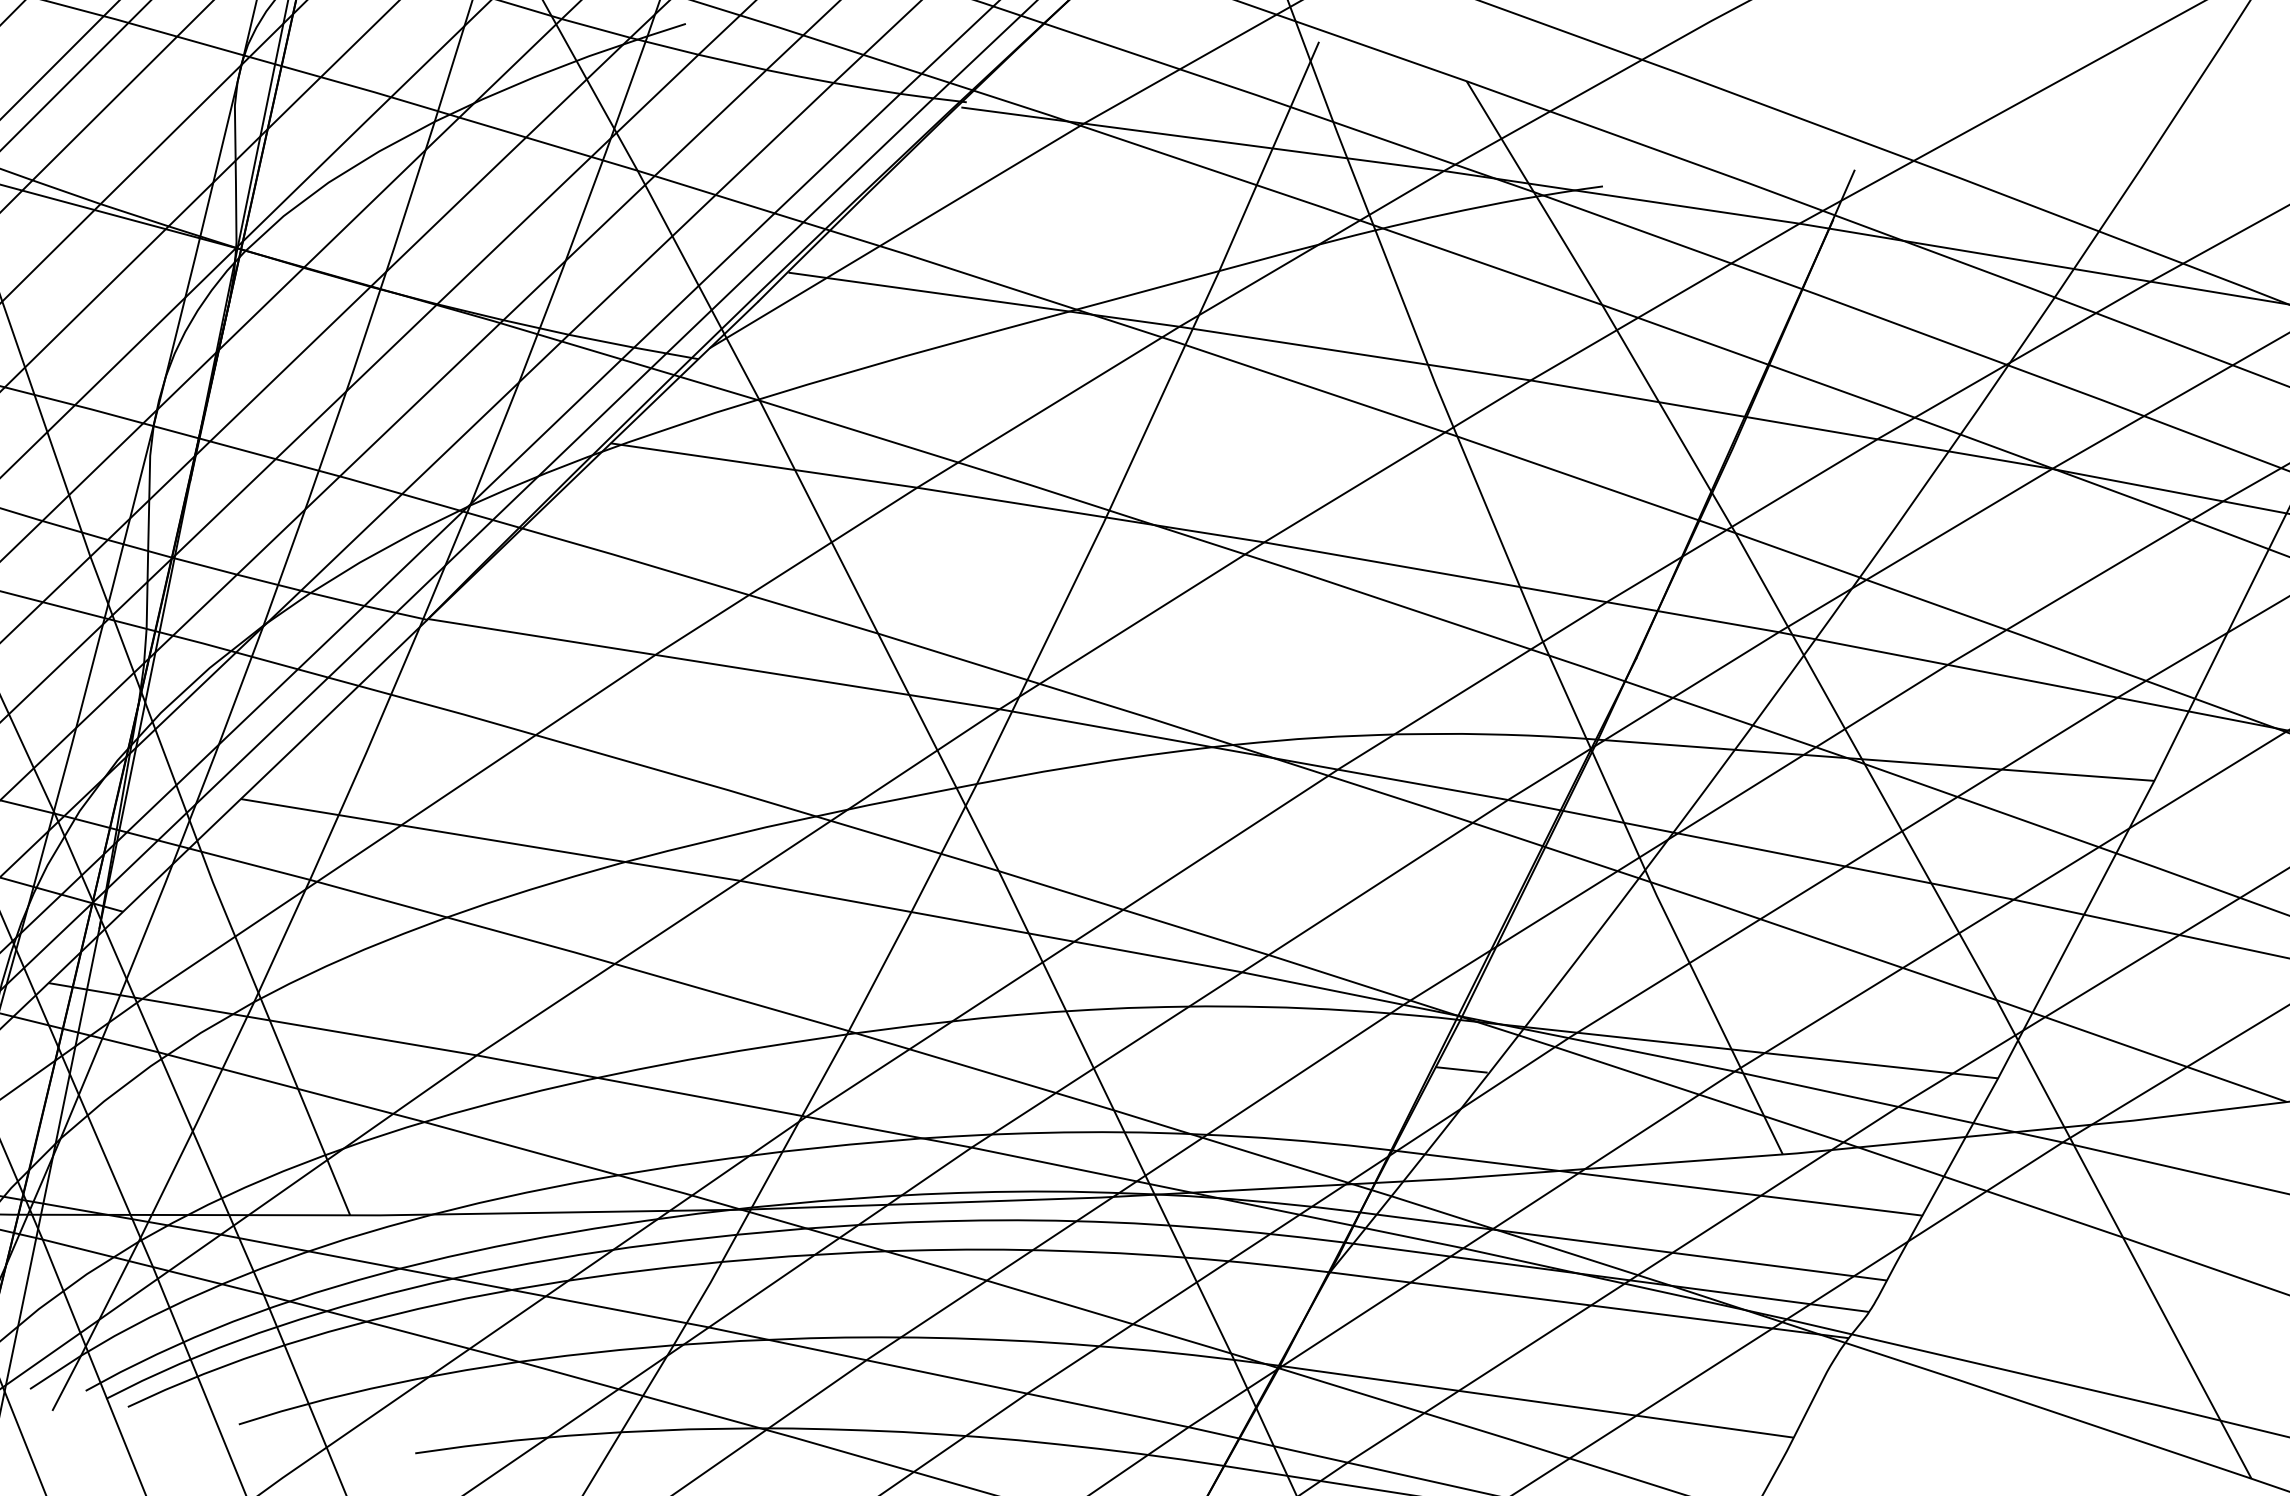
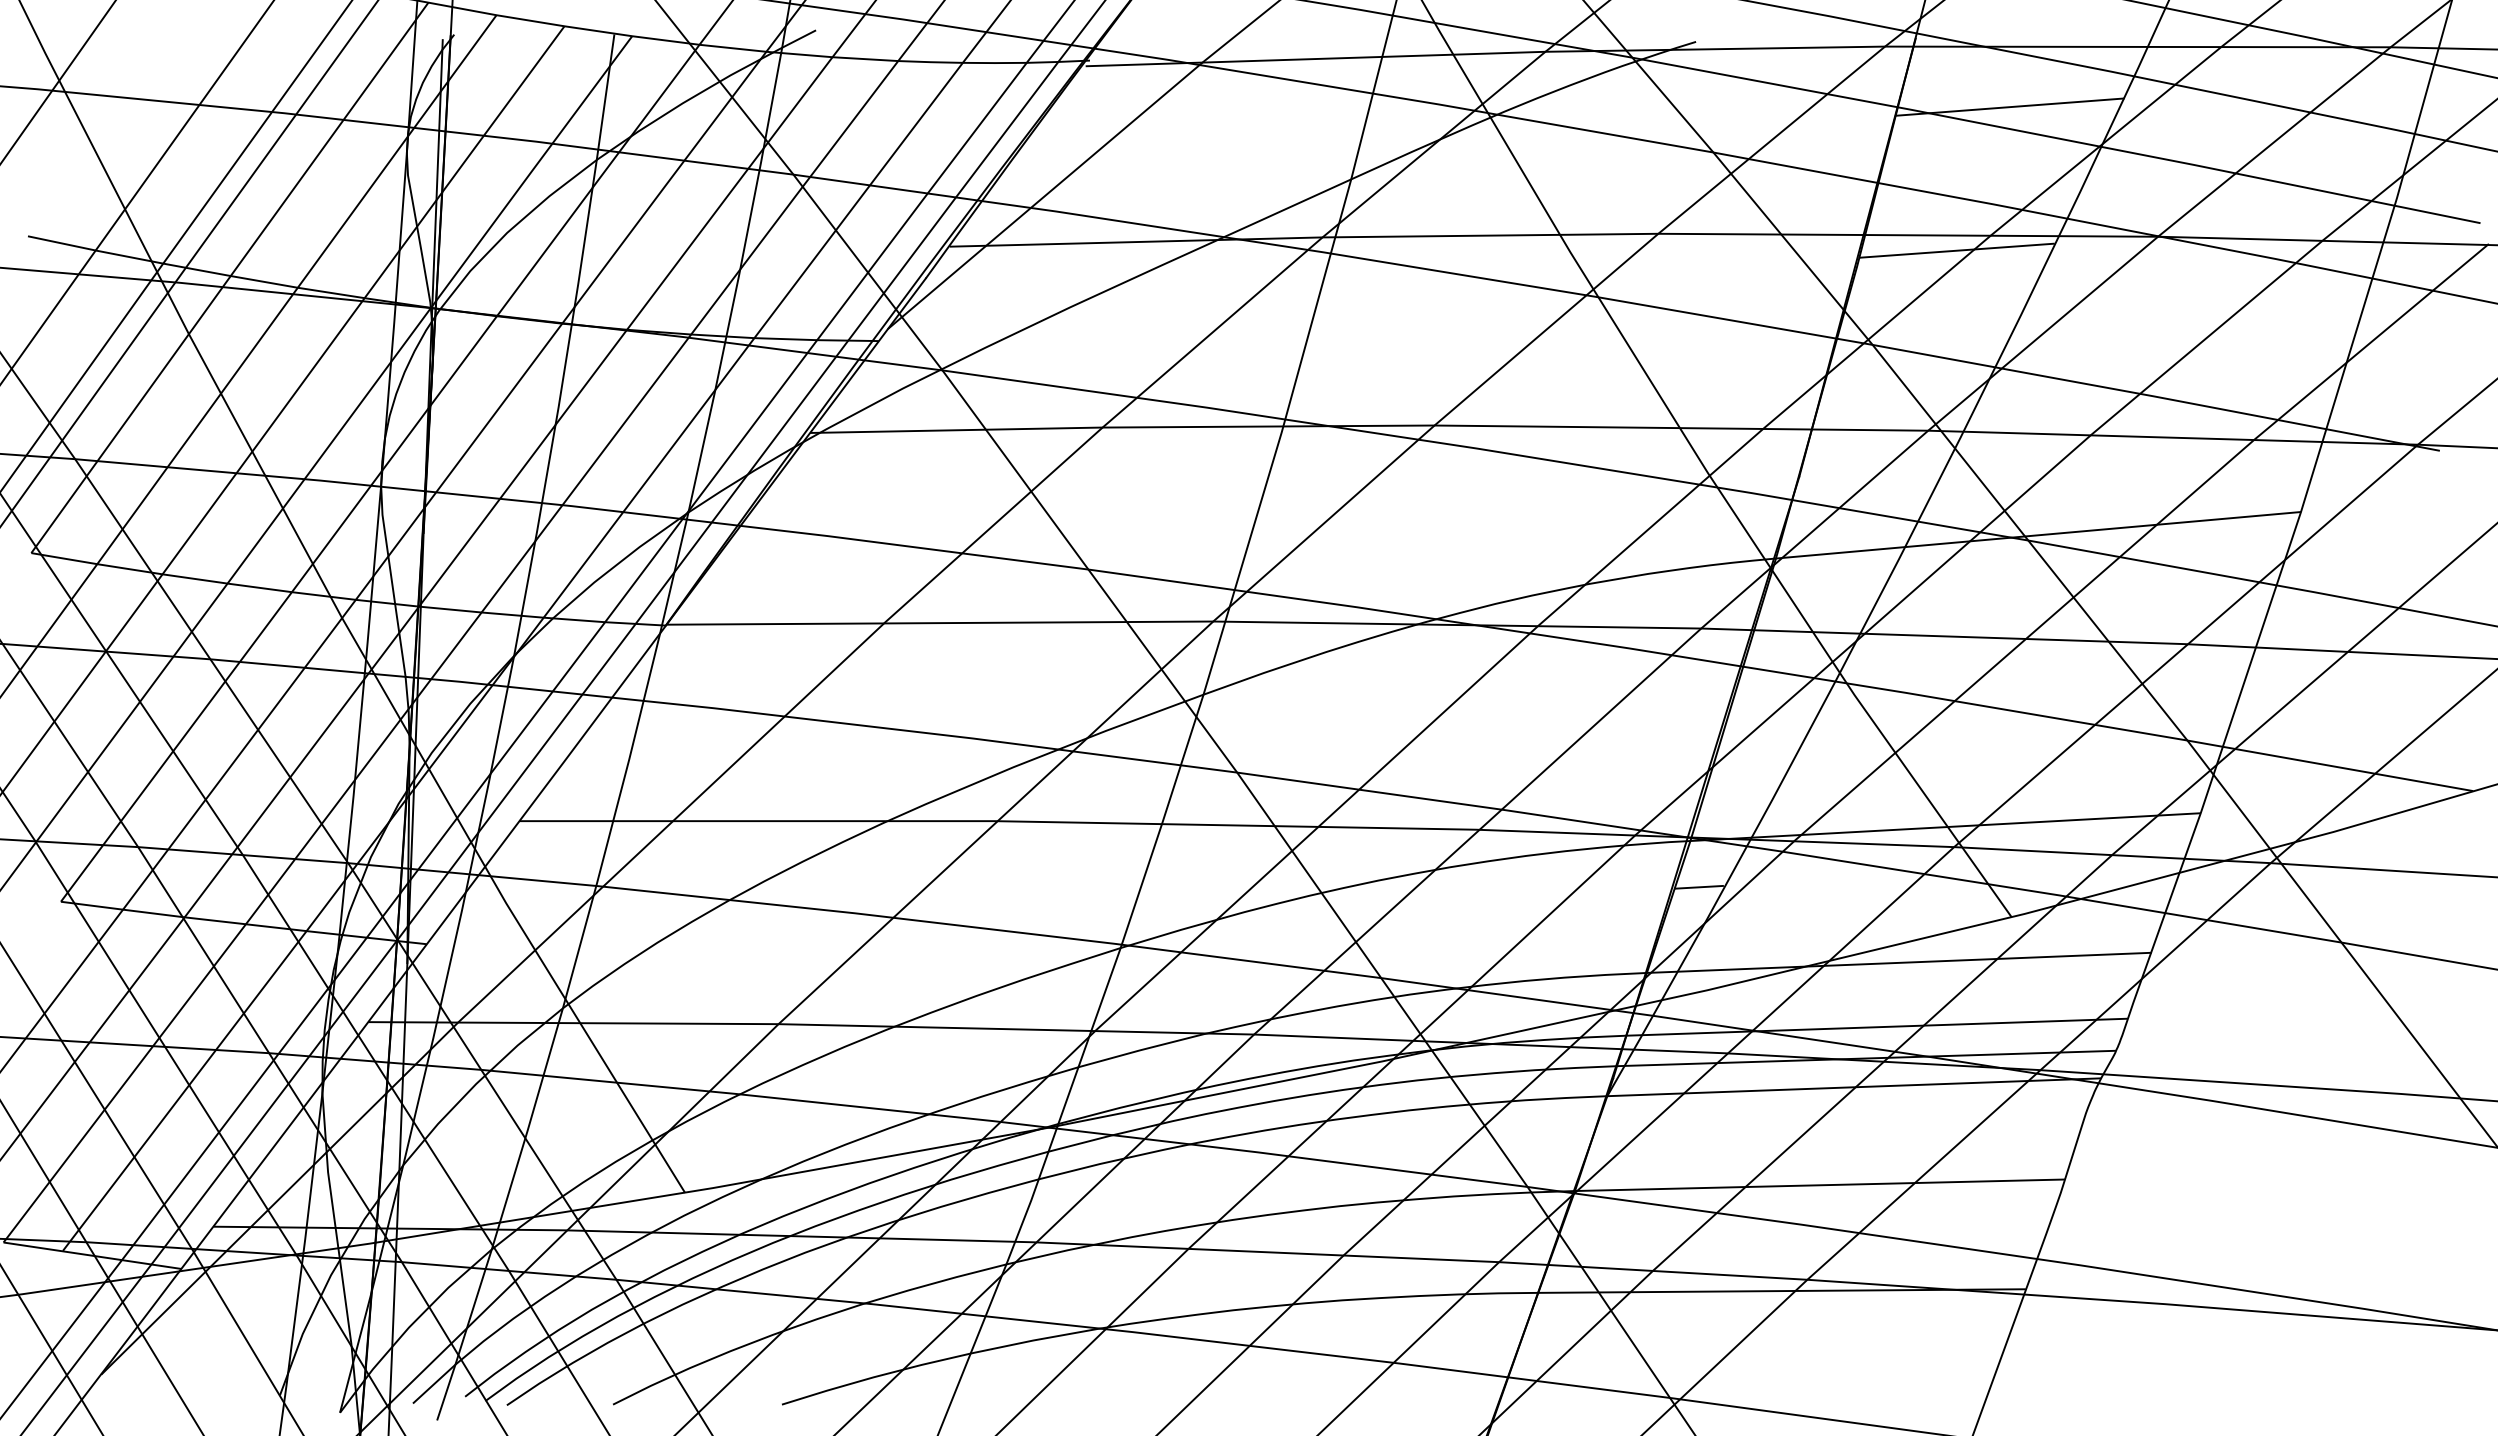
line: (1919, 307) -> (2009, 106), added
line: (1839, 448) -> (1956, 250), added

